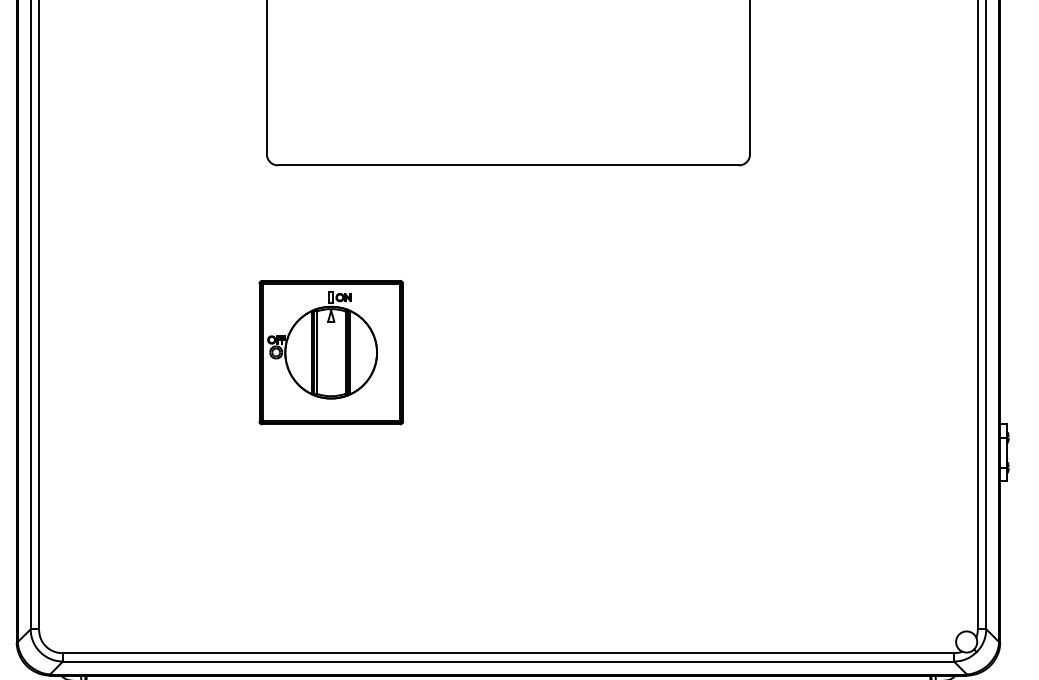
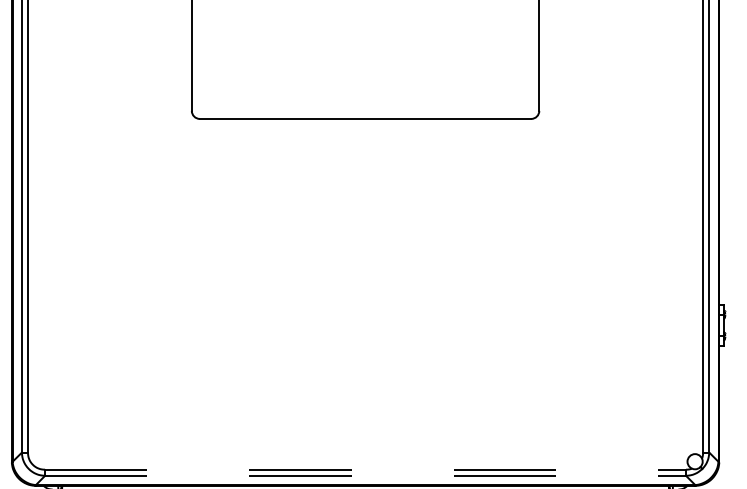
part: (330, 352) -> (237, 253), removed
line: (508, 653) -> (365, 469), solid -> dashed
line: (508, 661) -> (365, 475), solid -> dashed

